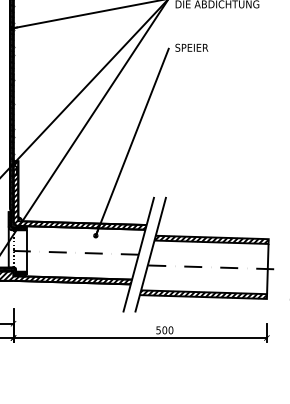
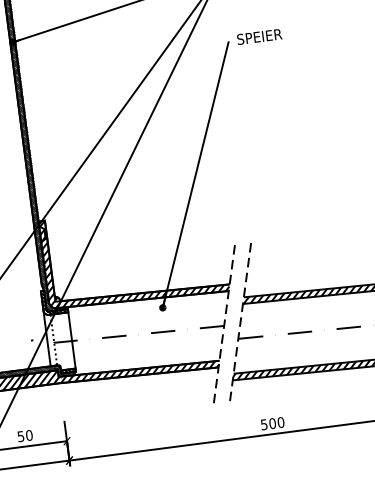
line: (138, 254) -> (223, 325), solid -> dashed
line: (150, 254) -> (240, 323), solid -> dashed

